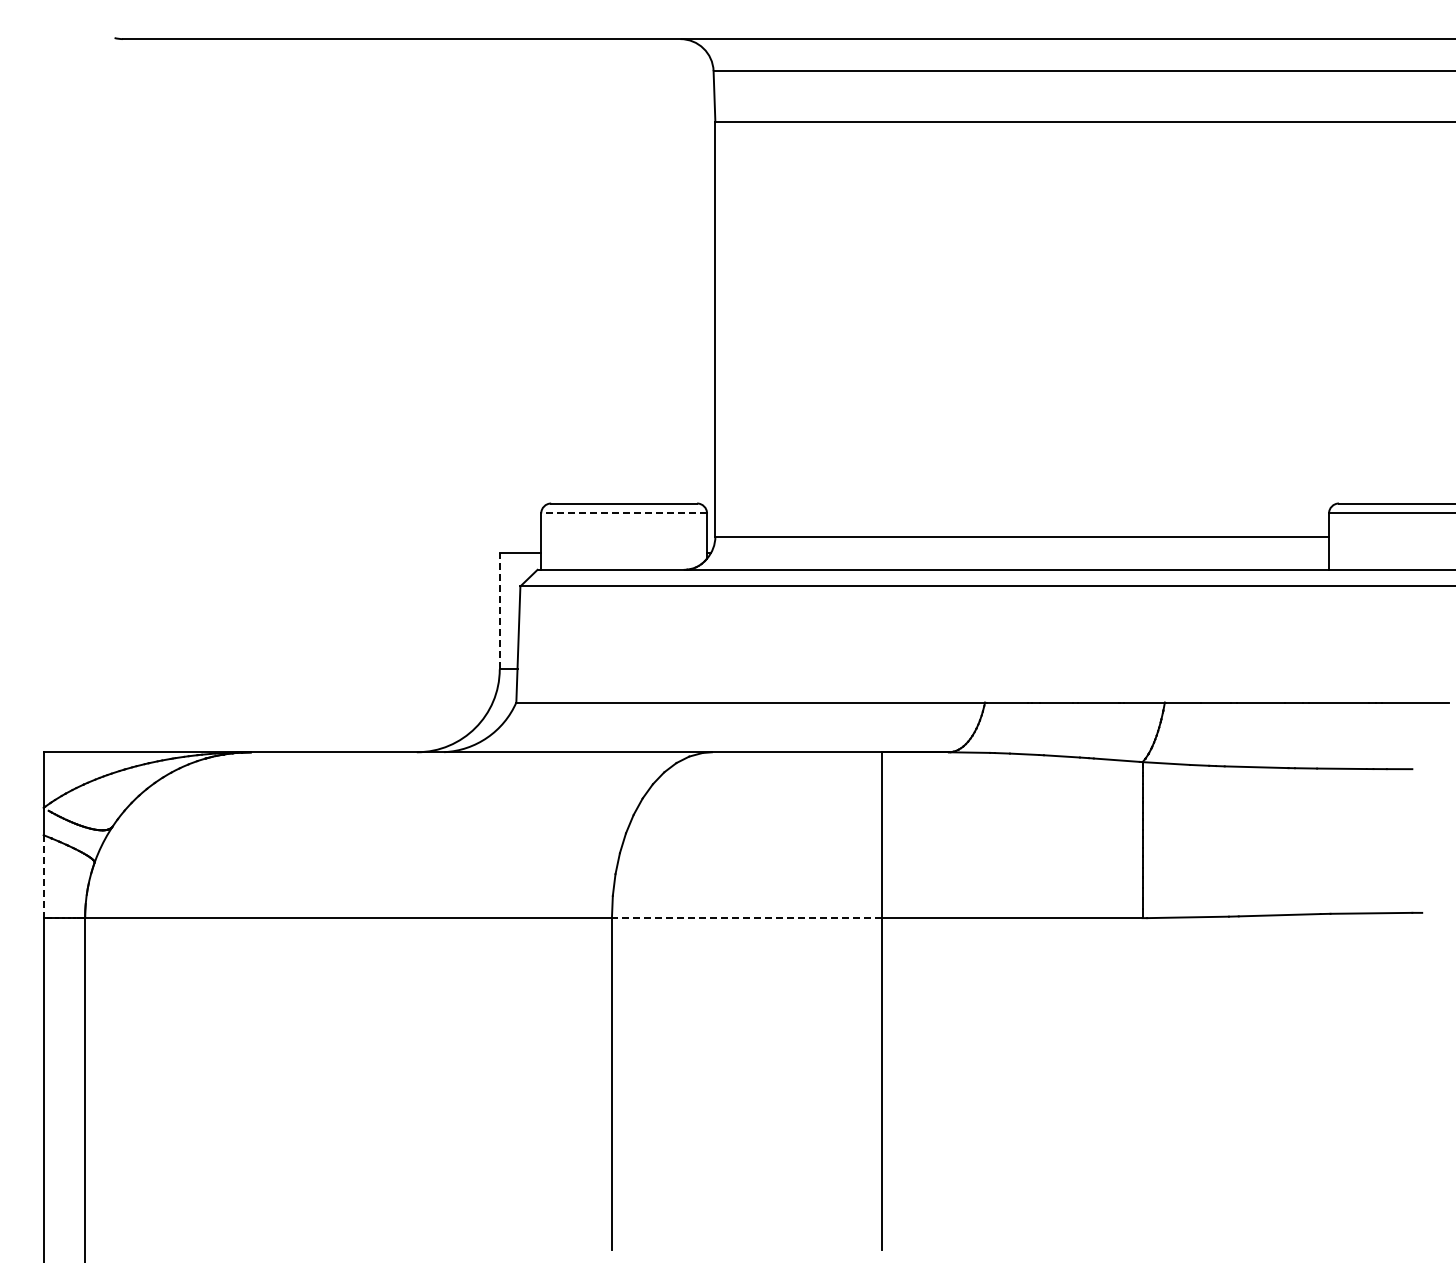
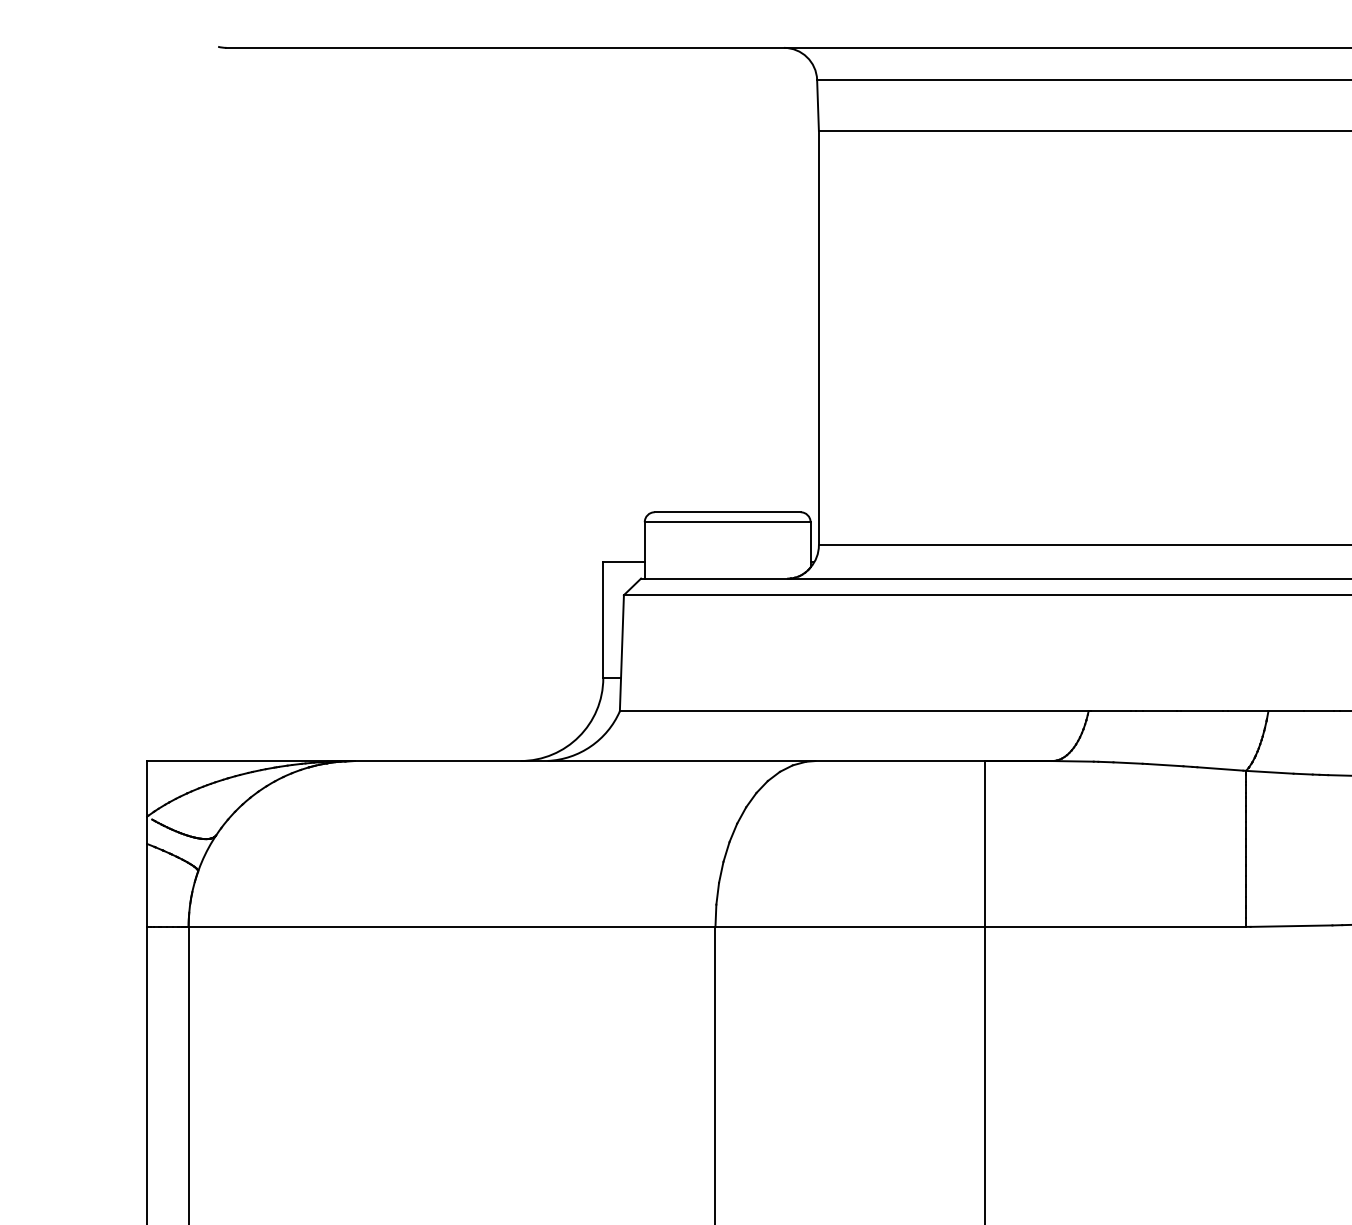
line: (624, 513) -> (728, 522), dashed -> solid
line: (499, 610) -> (603, 619), dashed -> solid
line: (43, 877) -> (147, 886), dashed -> solid
line: (746, 918) -> (850, 927), dashed -> solid

